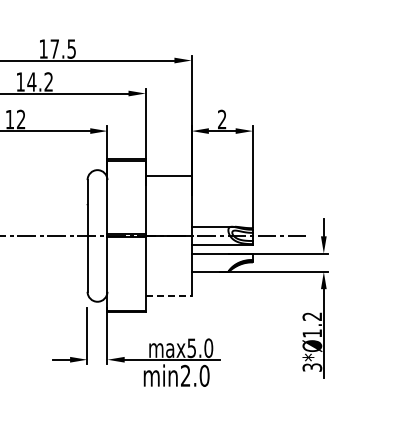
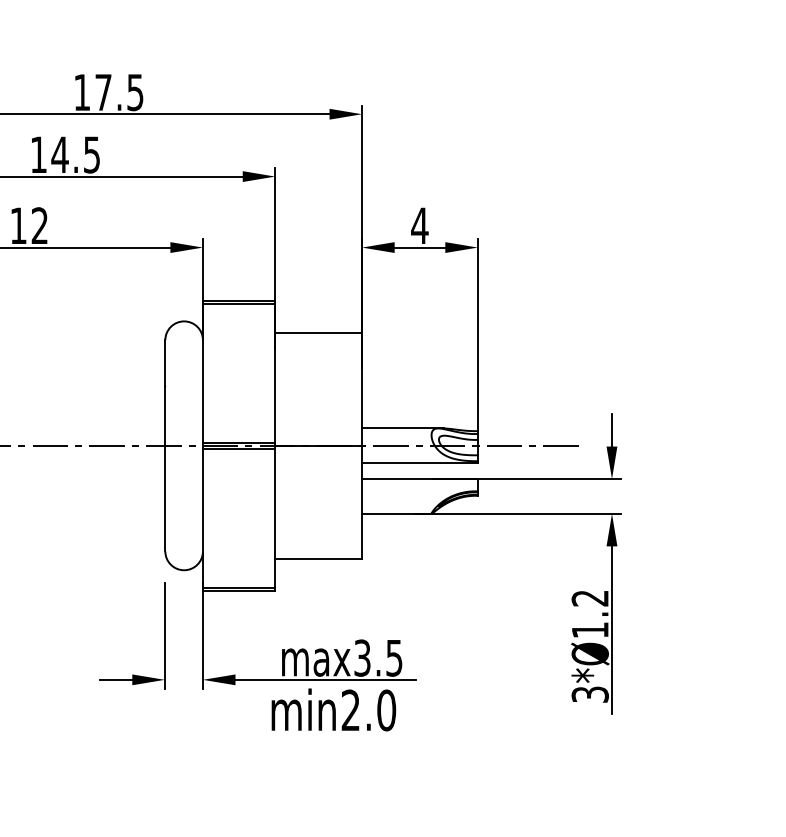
text: (48, 81) -> (91, 153), 14.2 -> 14.5
text: (221, 119) -> (418, 225), 2 -> 4
line: (168, 295) -> (318, 558), dashed -> solid
text: (200, 348) -> (378, 658), max5.0 -> max3.5

